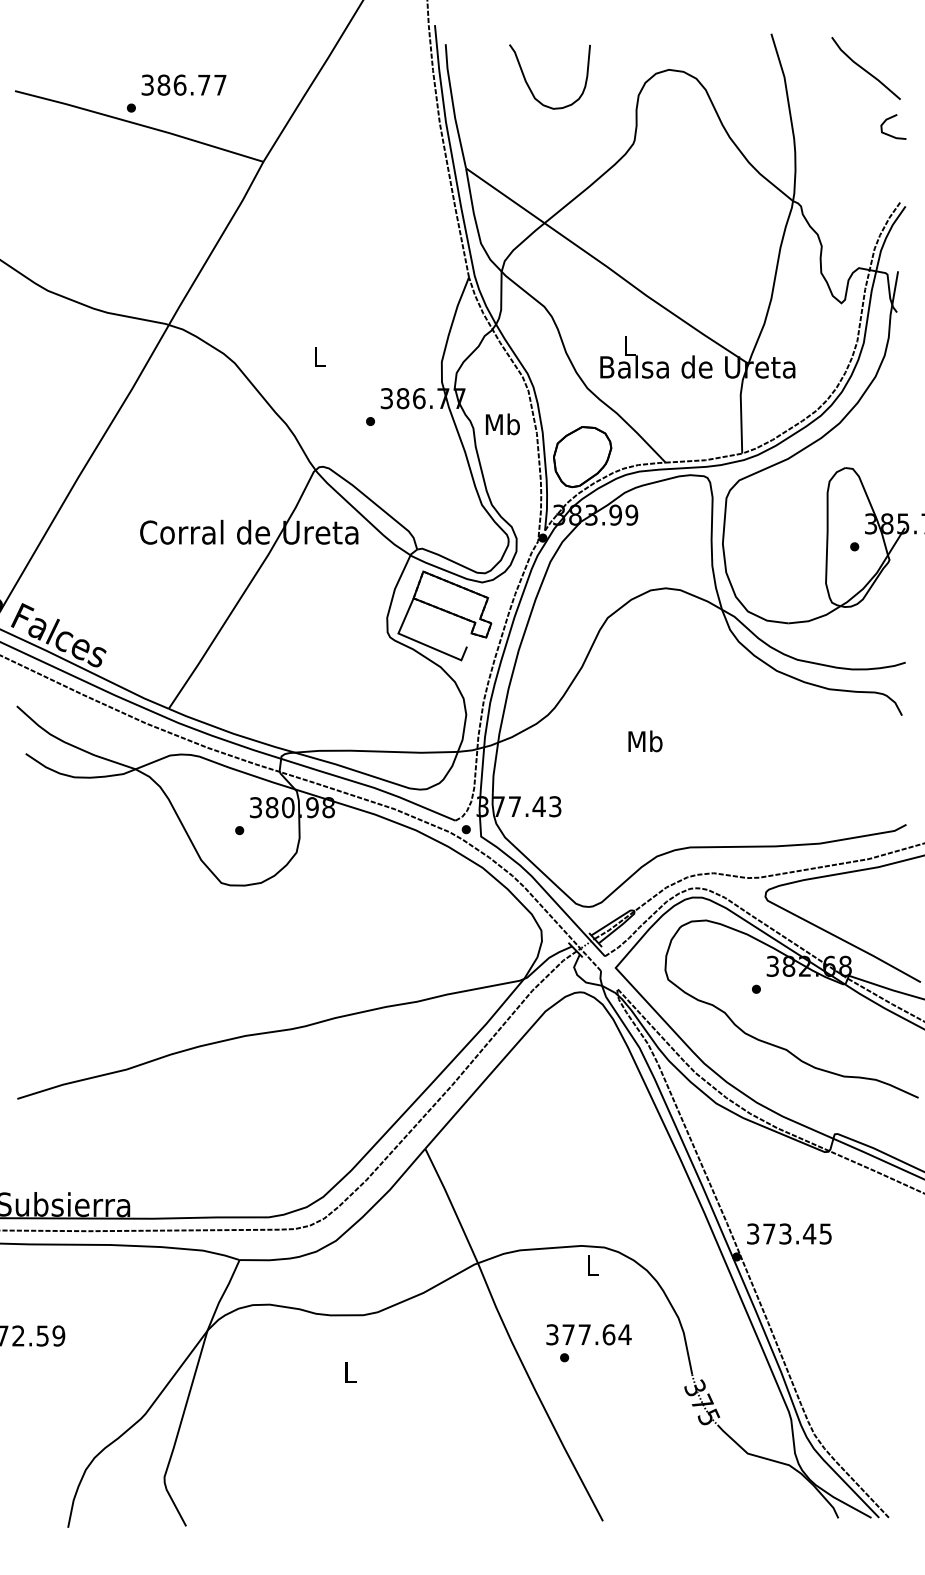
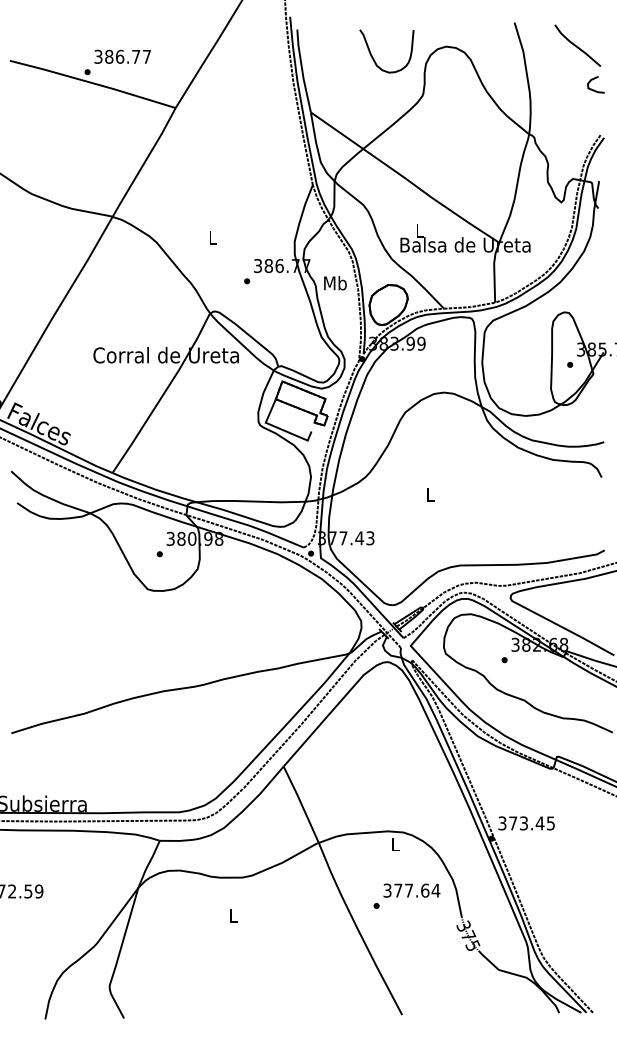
curve: (532, 90) -> (375, 60), moved
text: (645, 741) -> (430, 494), Mb -> L
text: (588, 1334) -> (411, 890), moved

